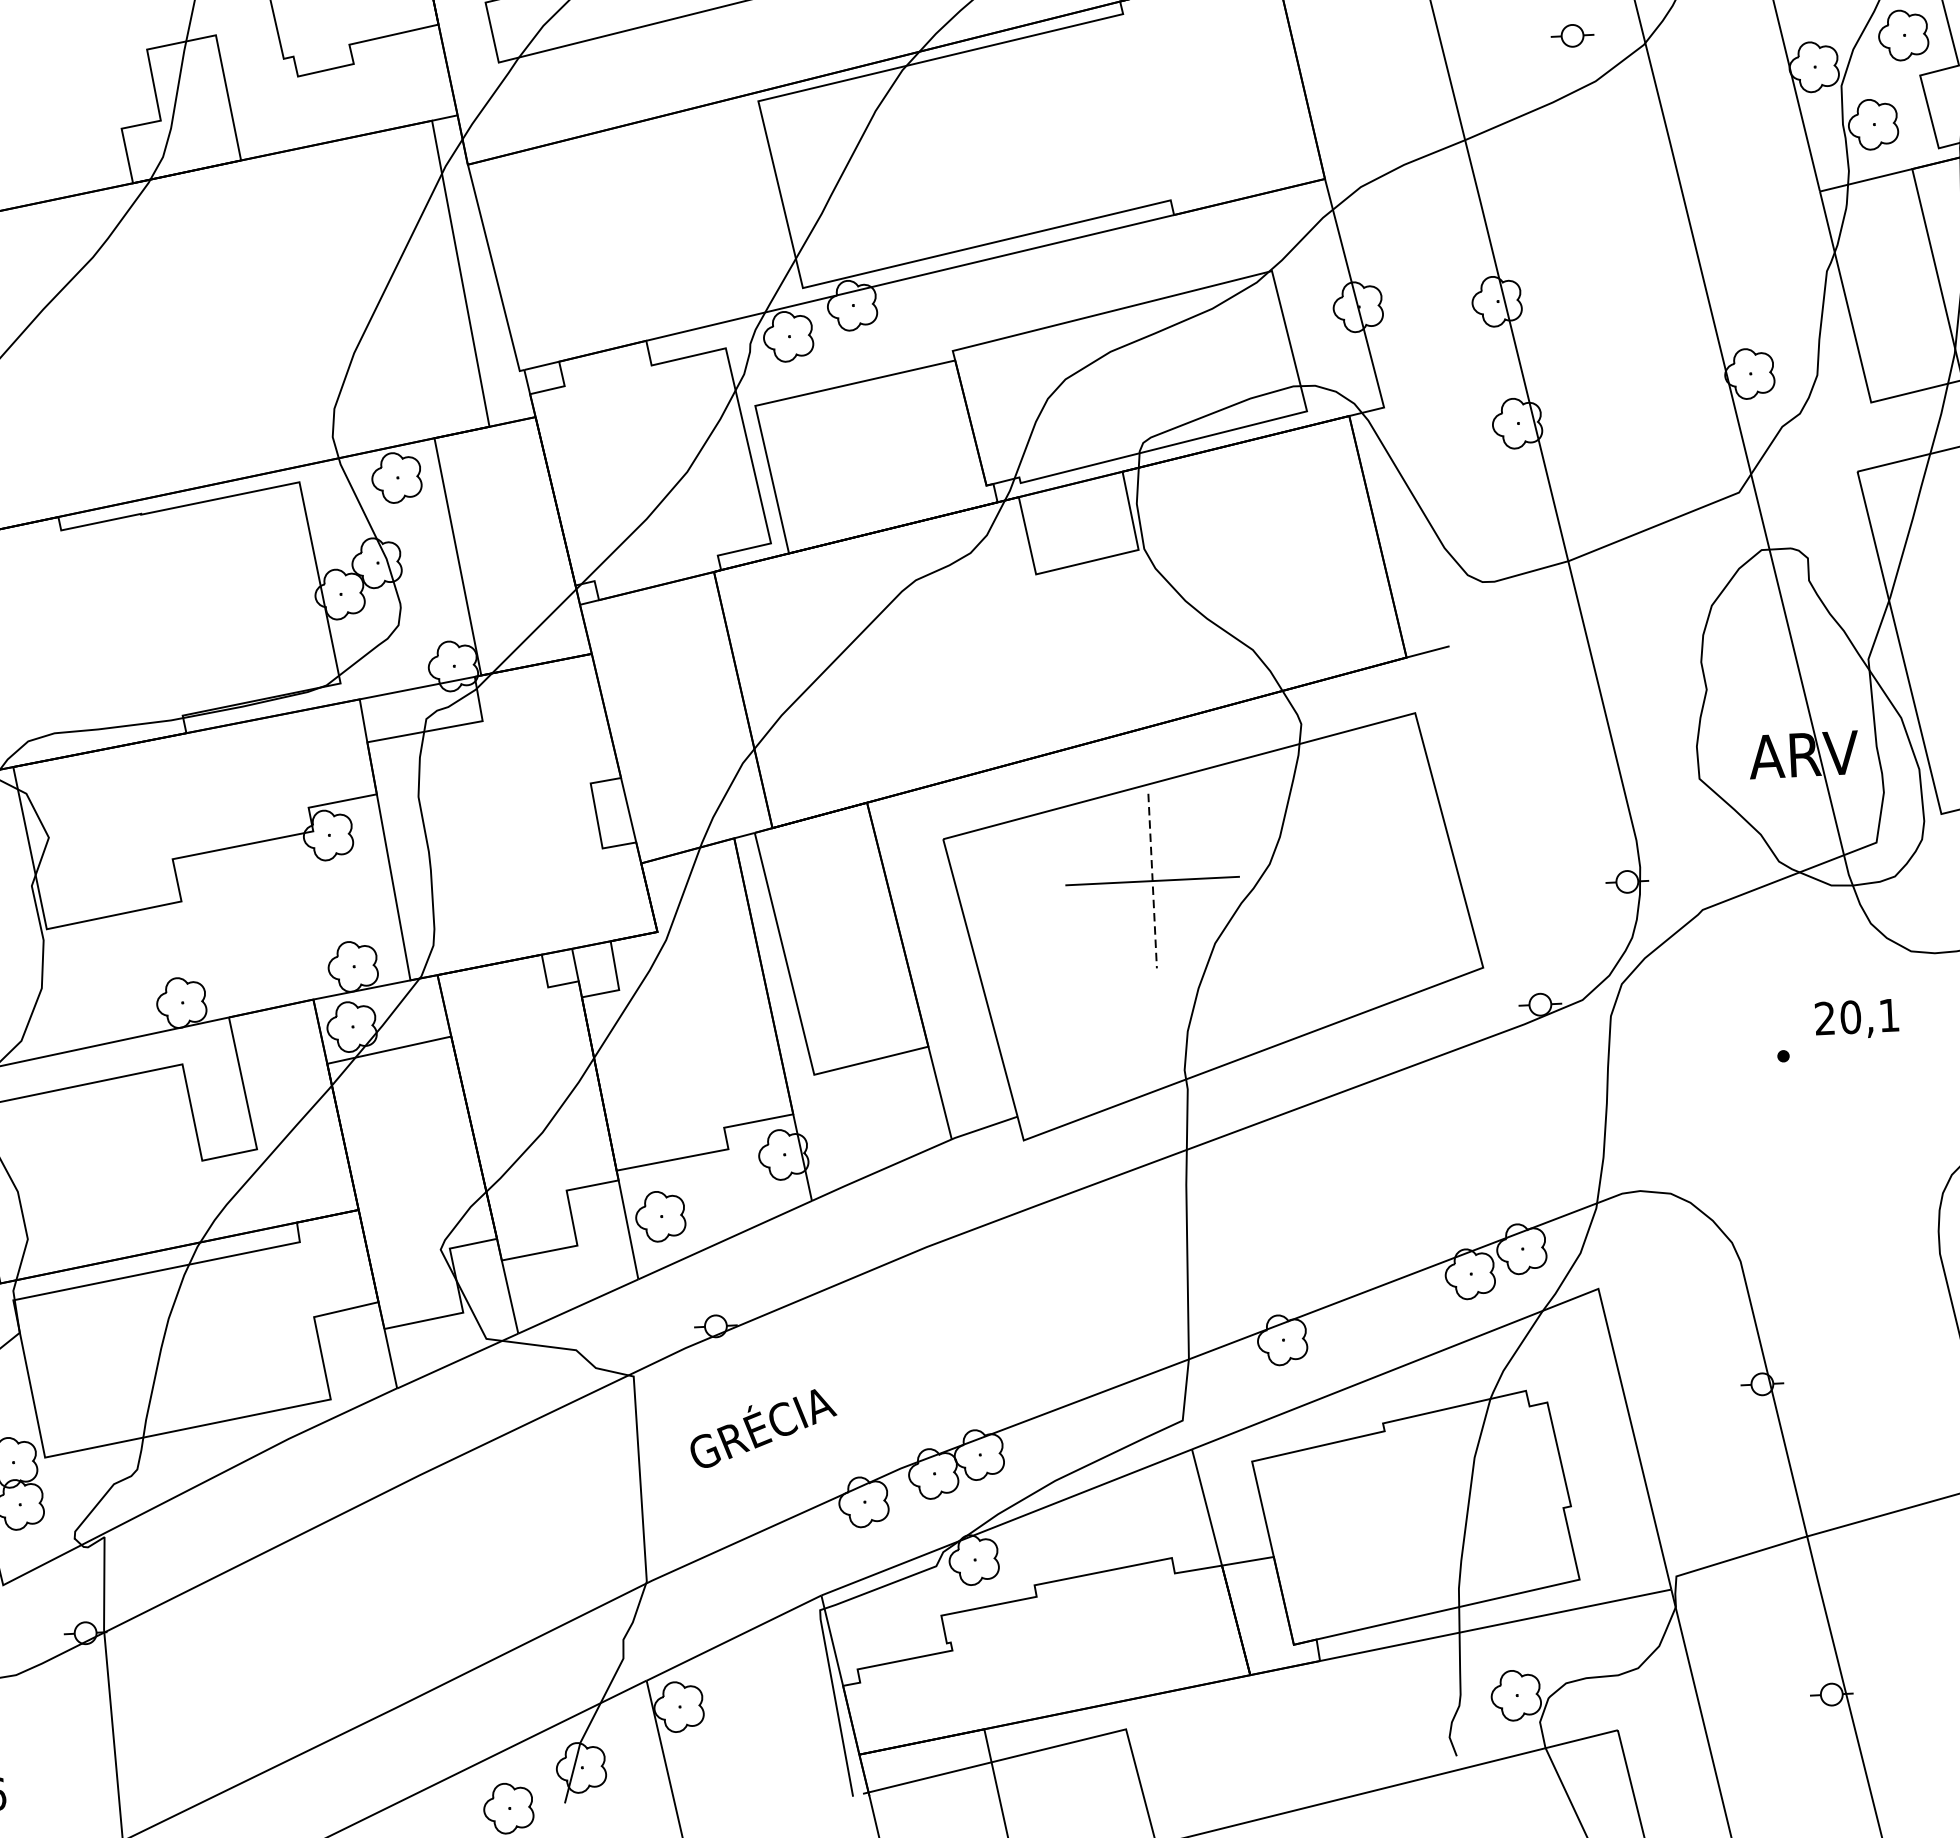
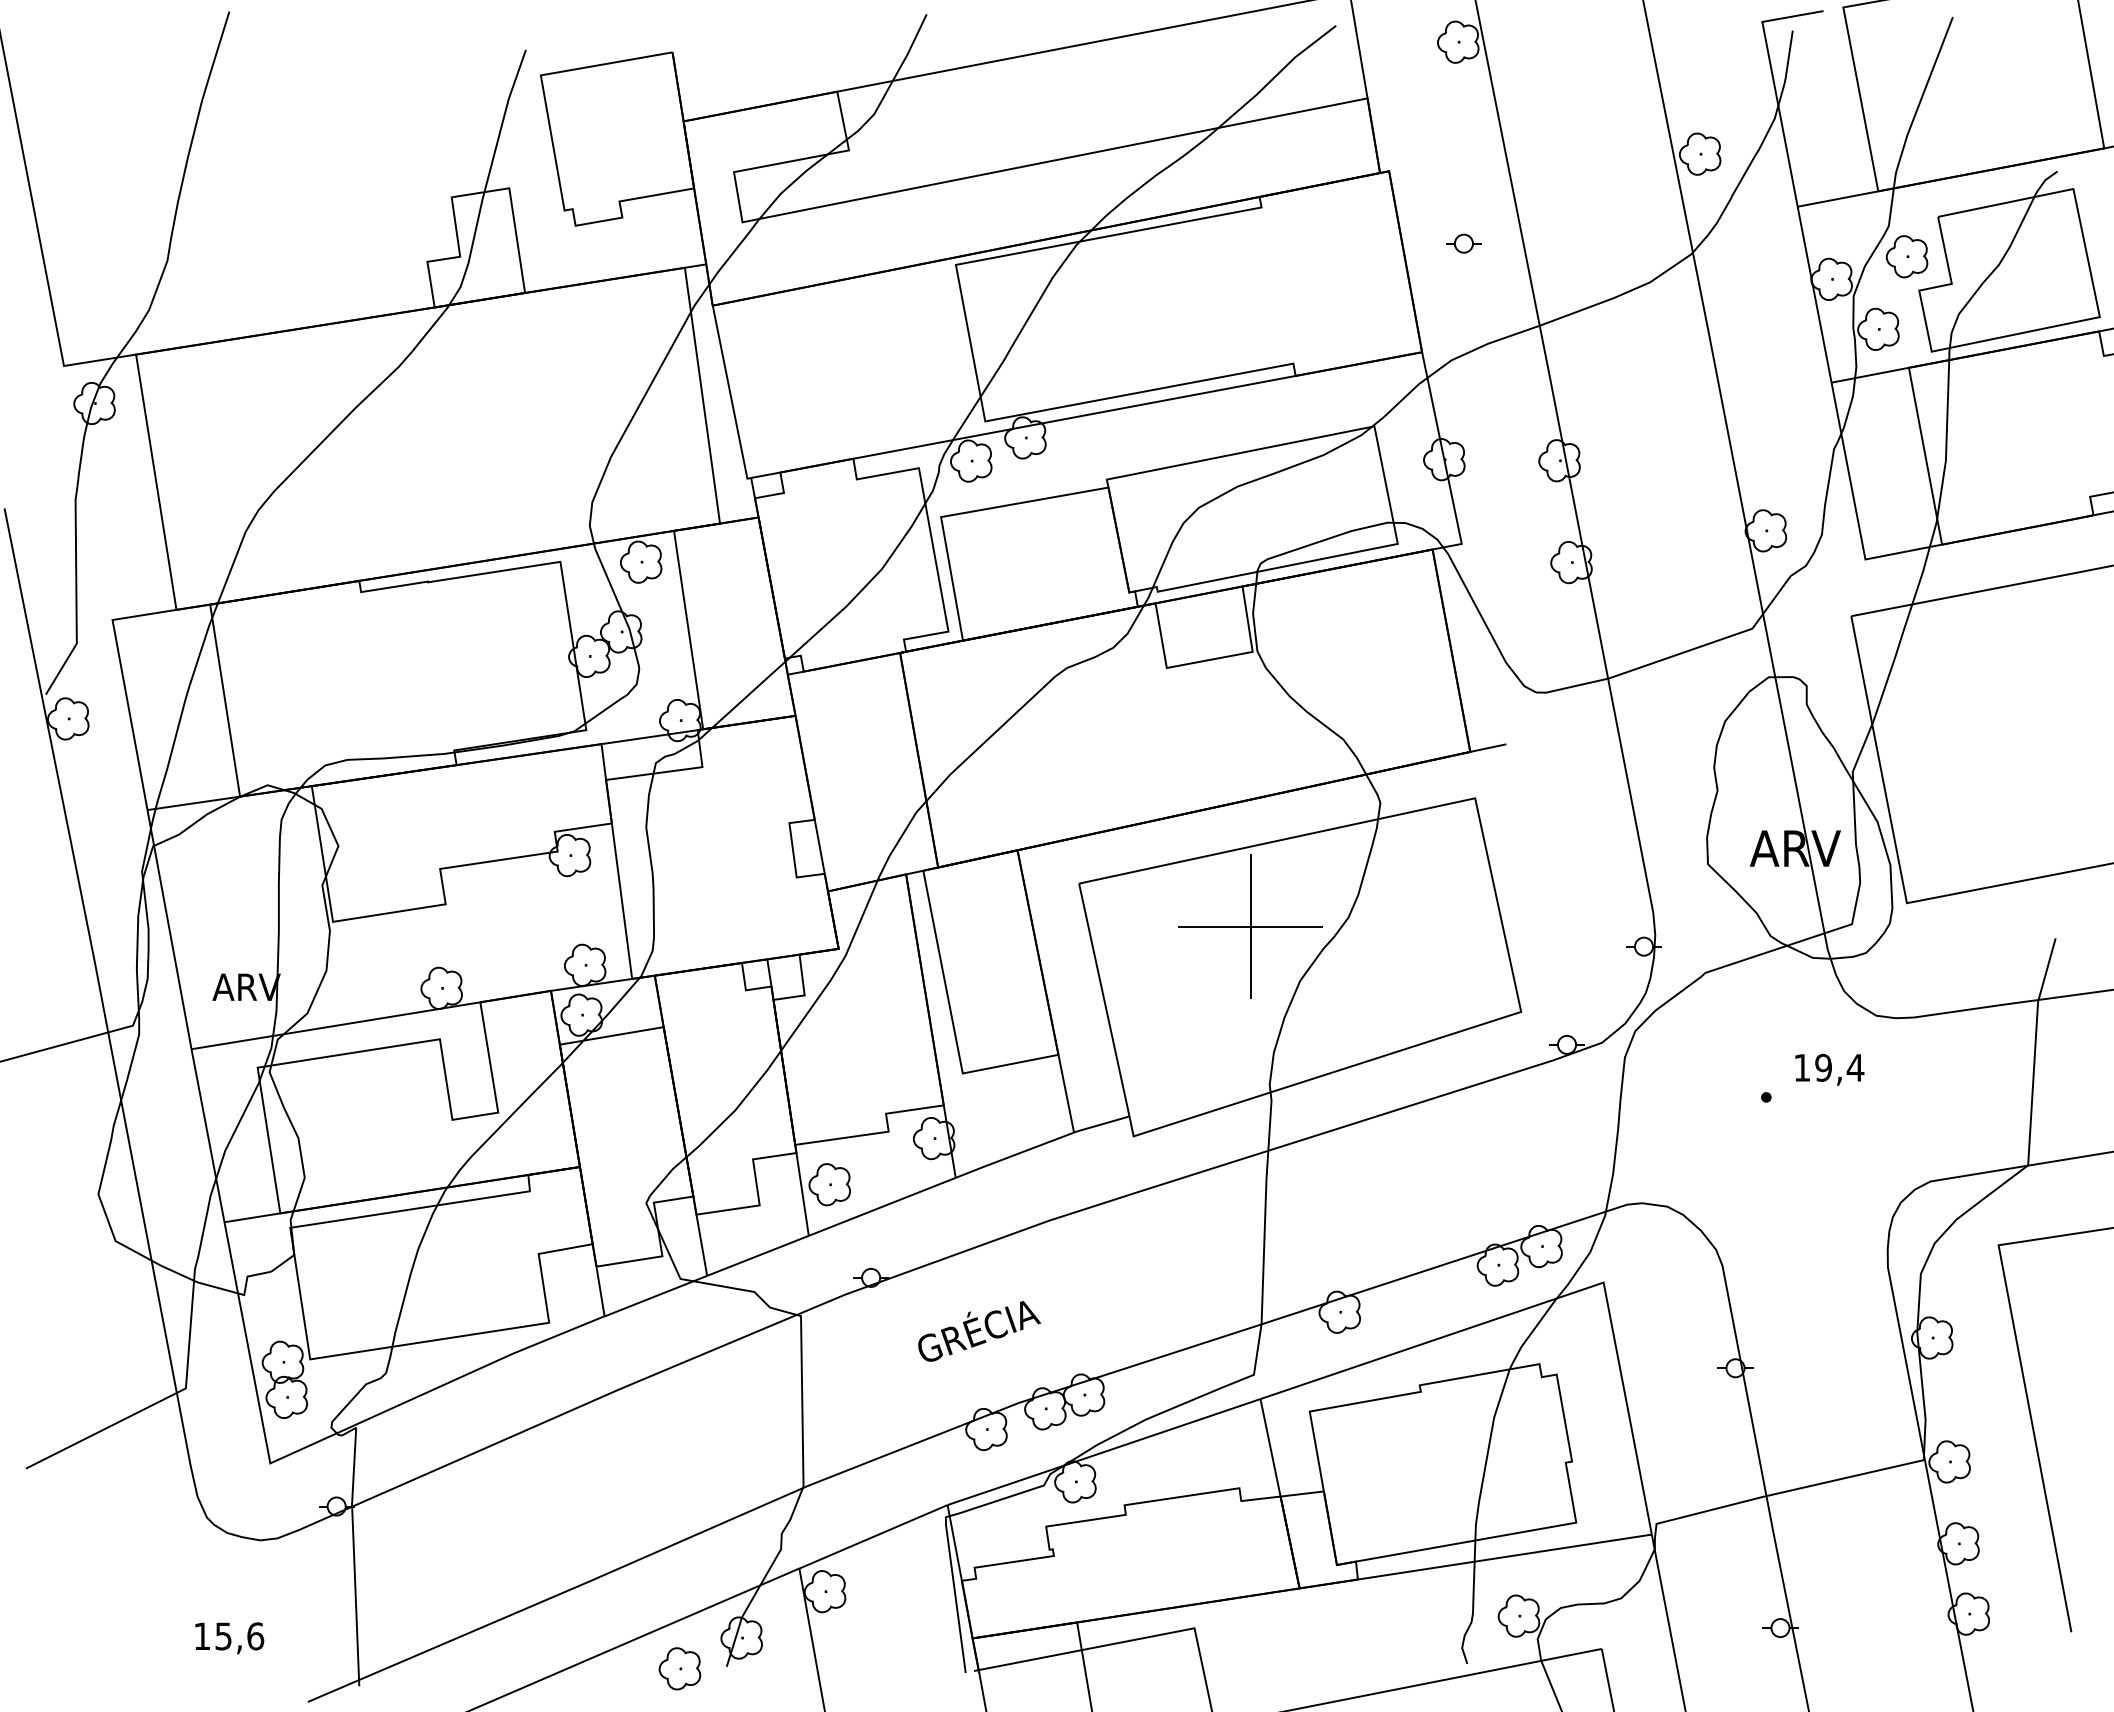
part: (1572, 35) -> (1463, 243), moved
line: (1152, 881) -> (1250, 927), dashed -> solid
text: (1857, 1016) -> (1829, 1067), 20,1 -> 19,4
text: (763, 1428) -> (979, 1331), moved

